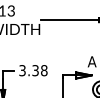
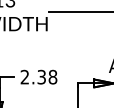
text: (22, 70) -> (24, 77), 3.38 -> 2.38

